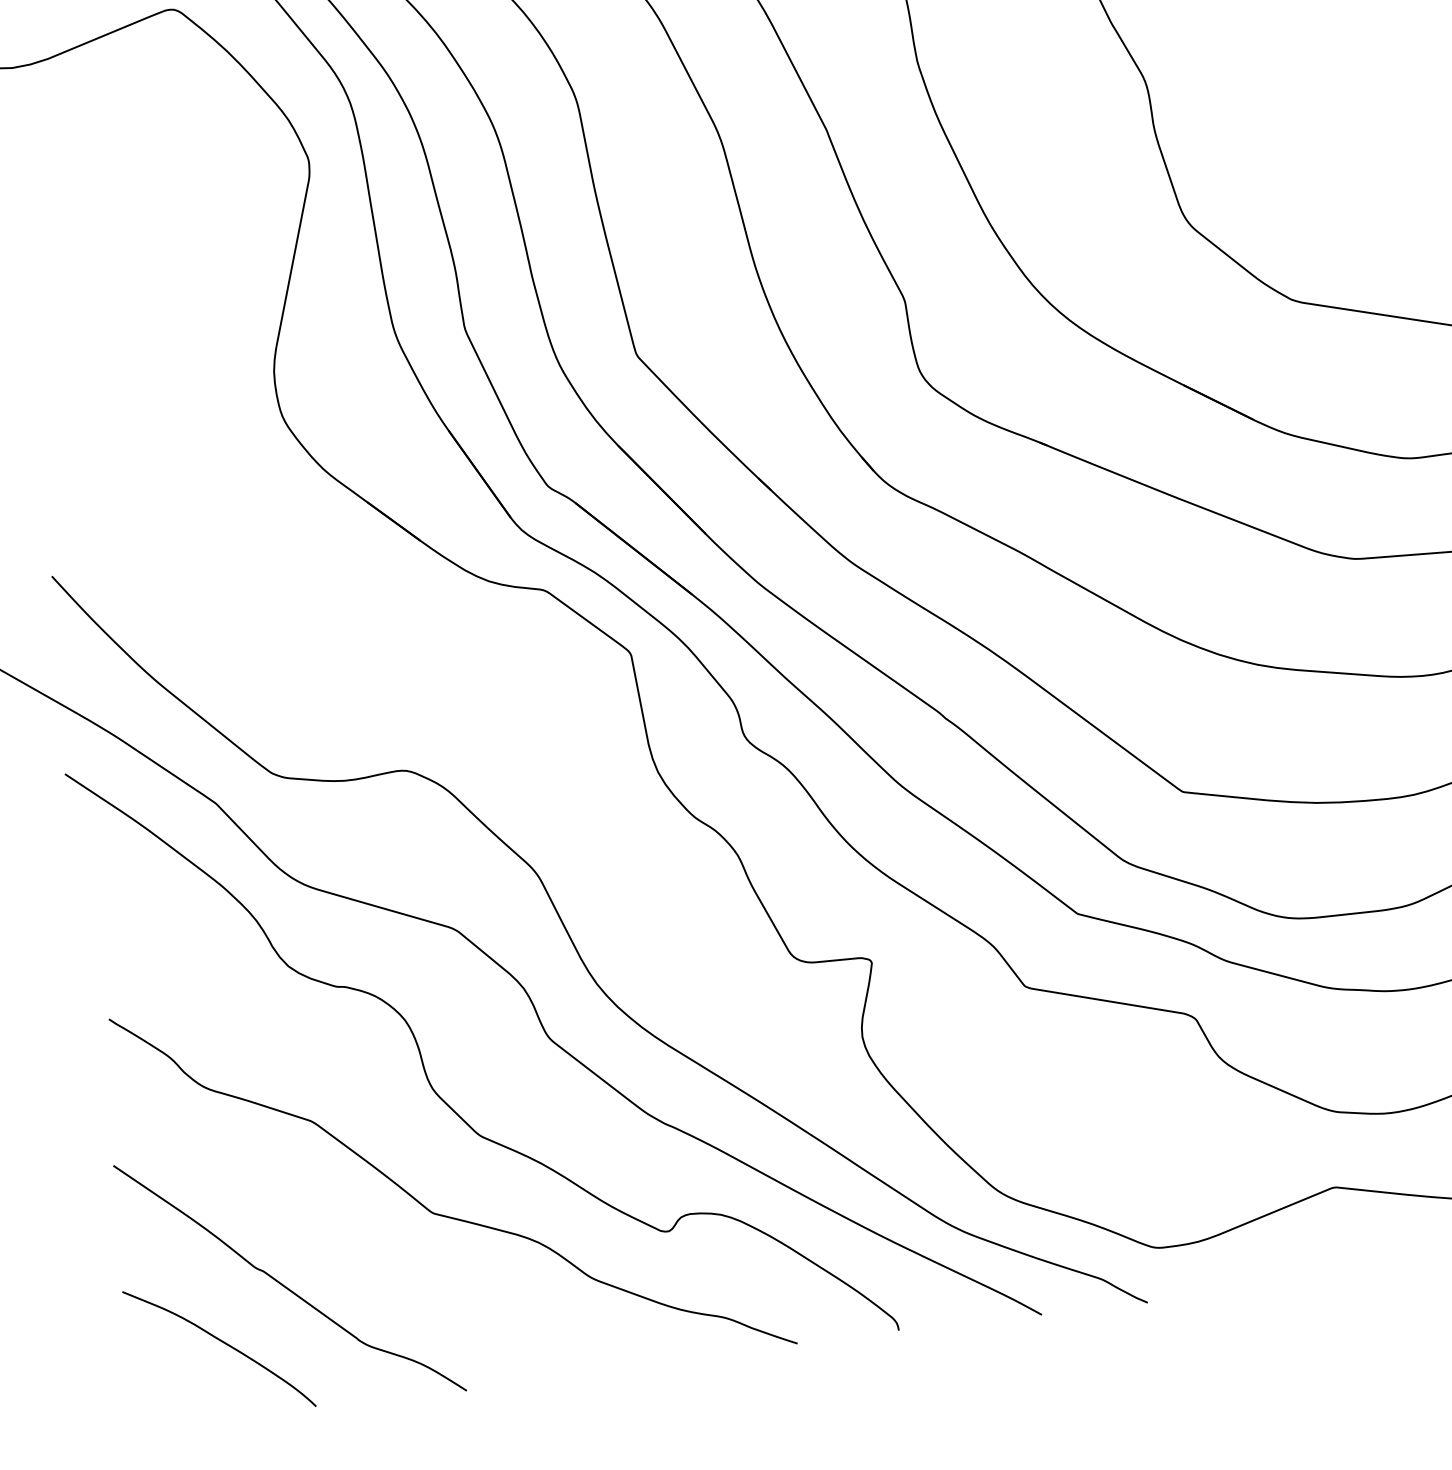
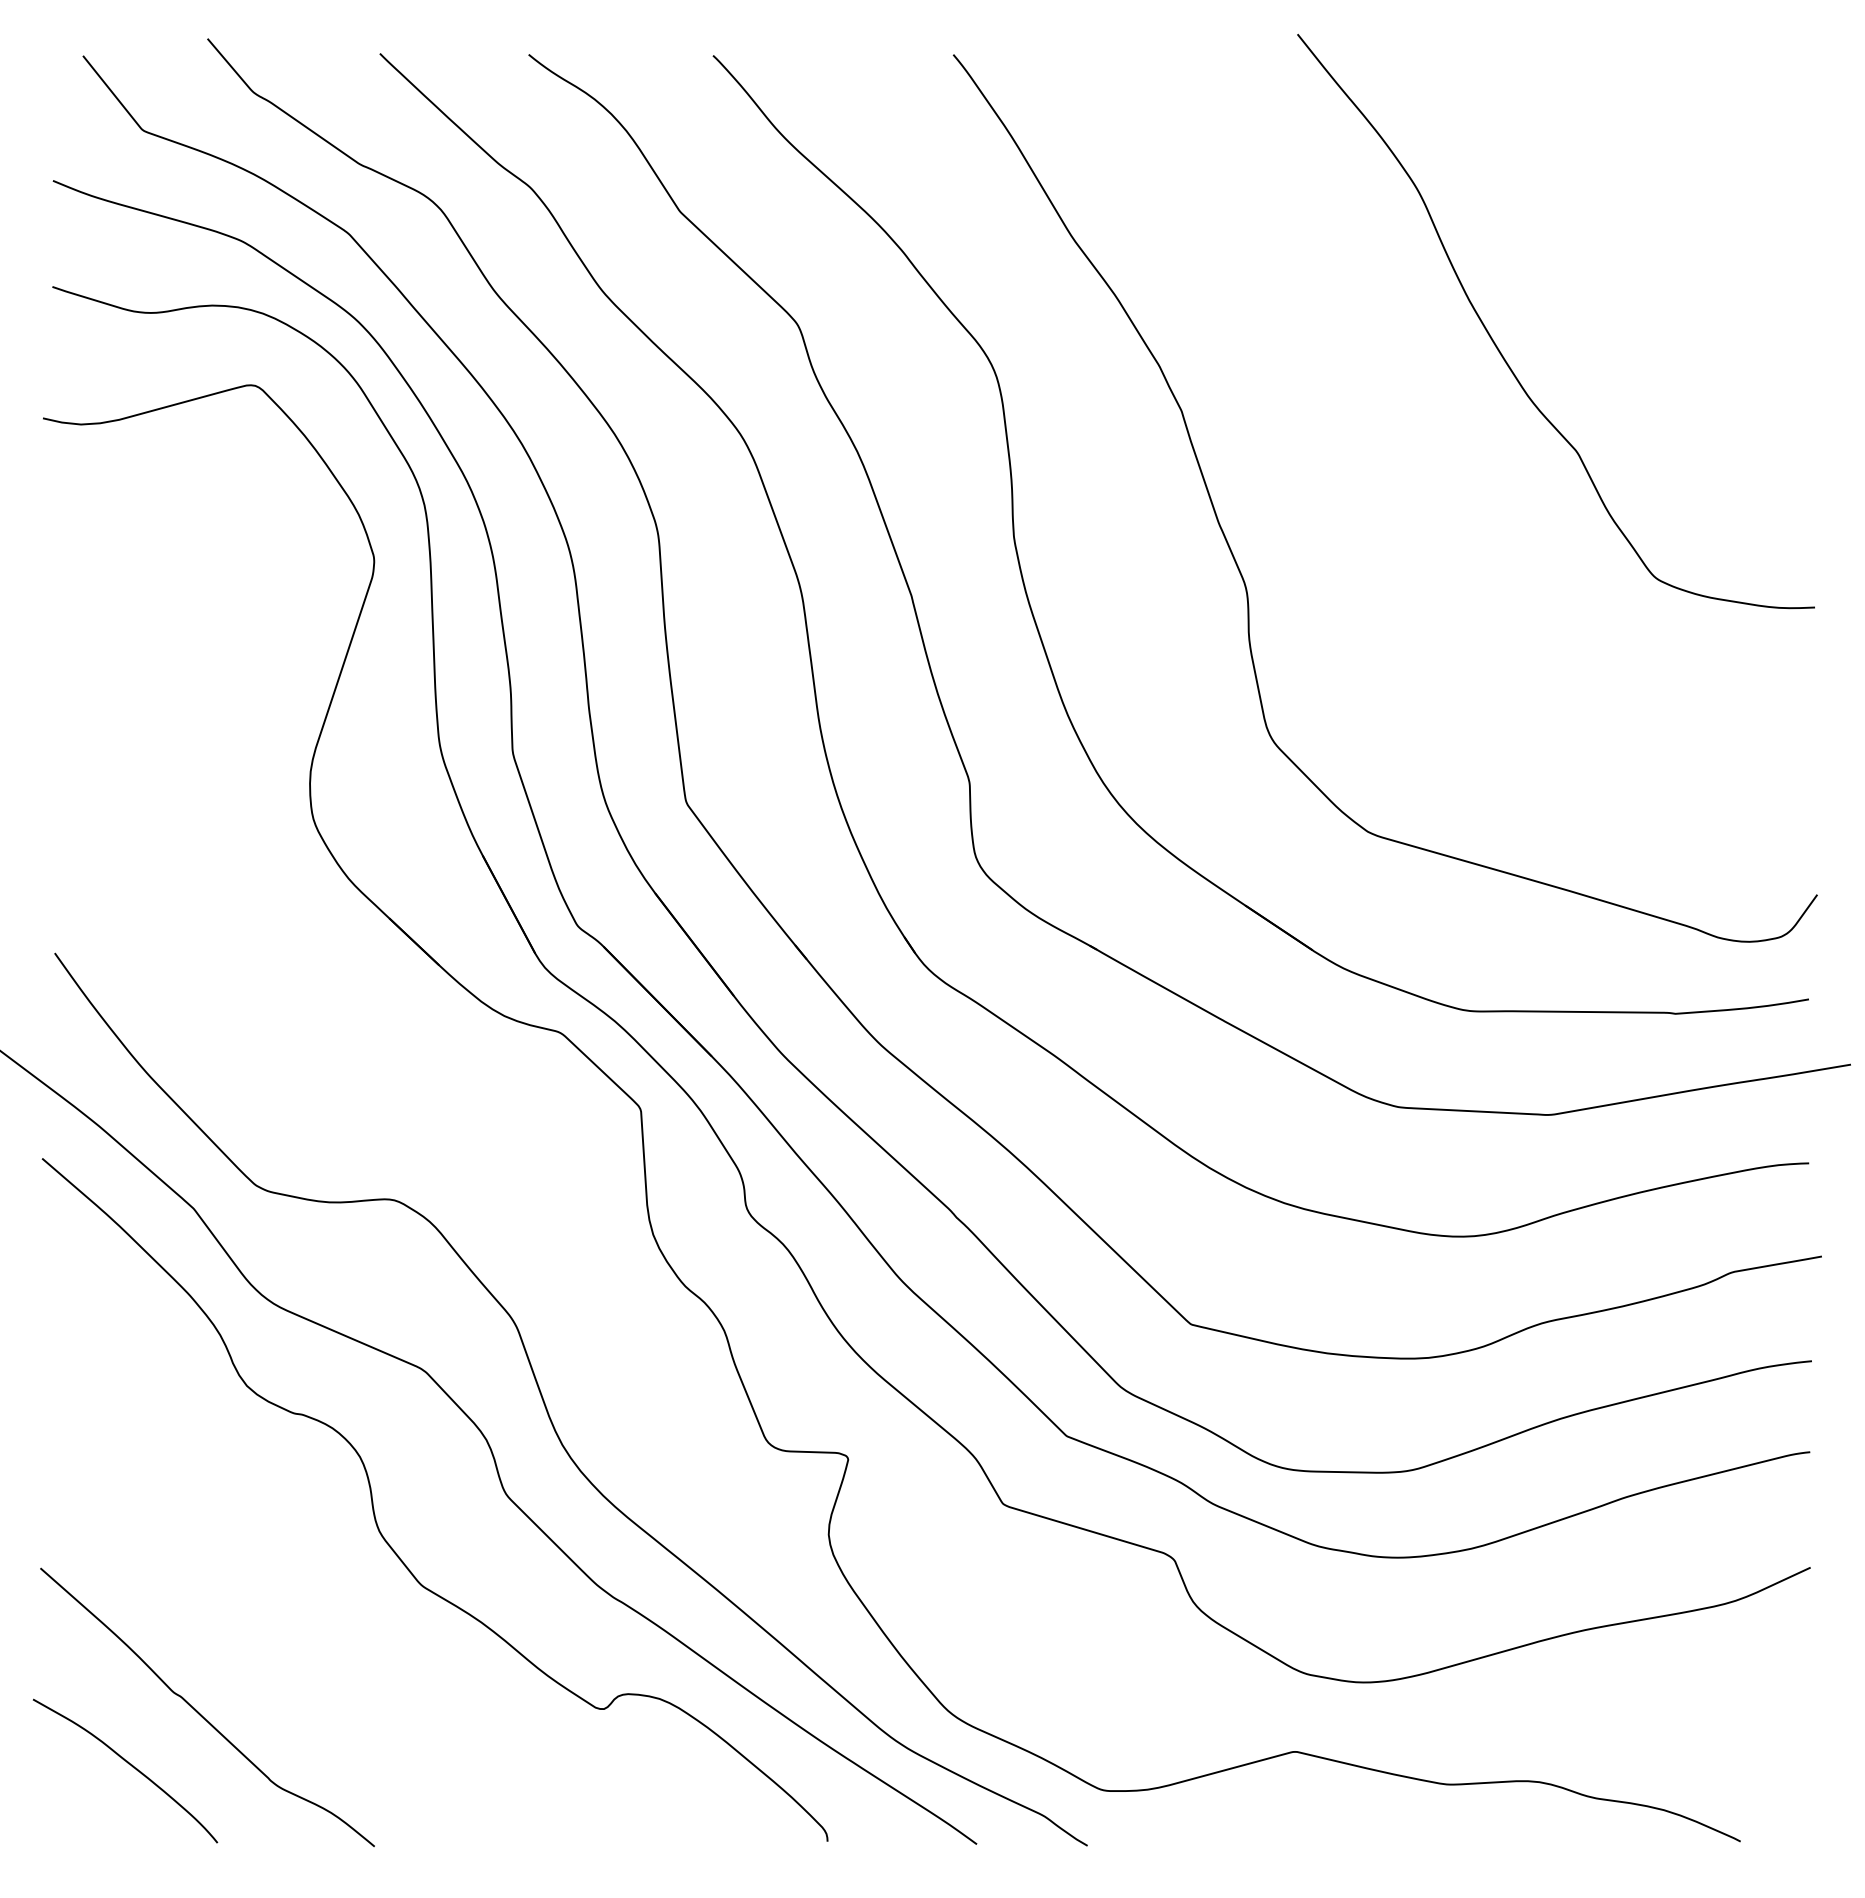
curve: (444, 1214) -> (374, 1662), removed

